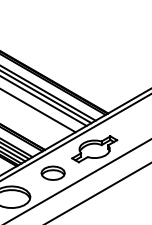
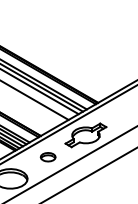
part: (52, 173) -> (47, 157), size x0.7

